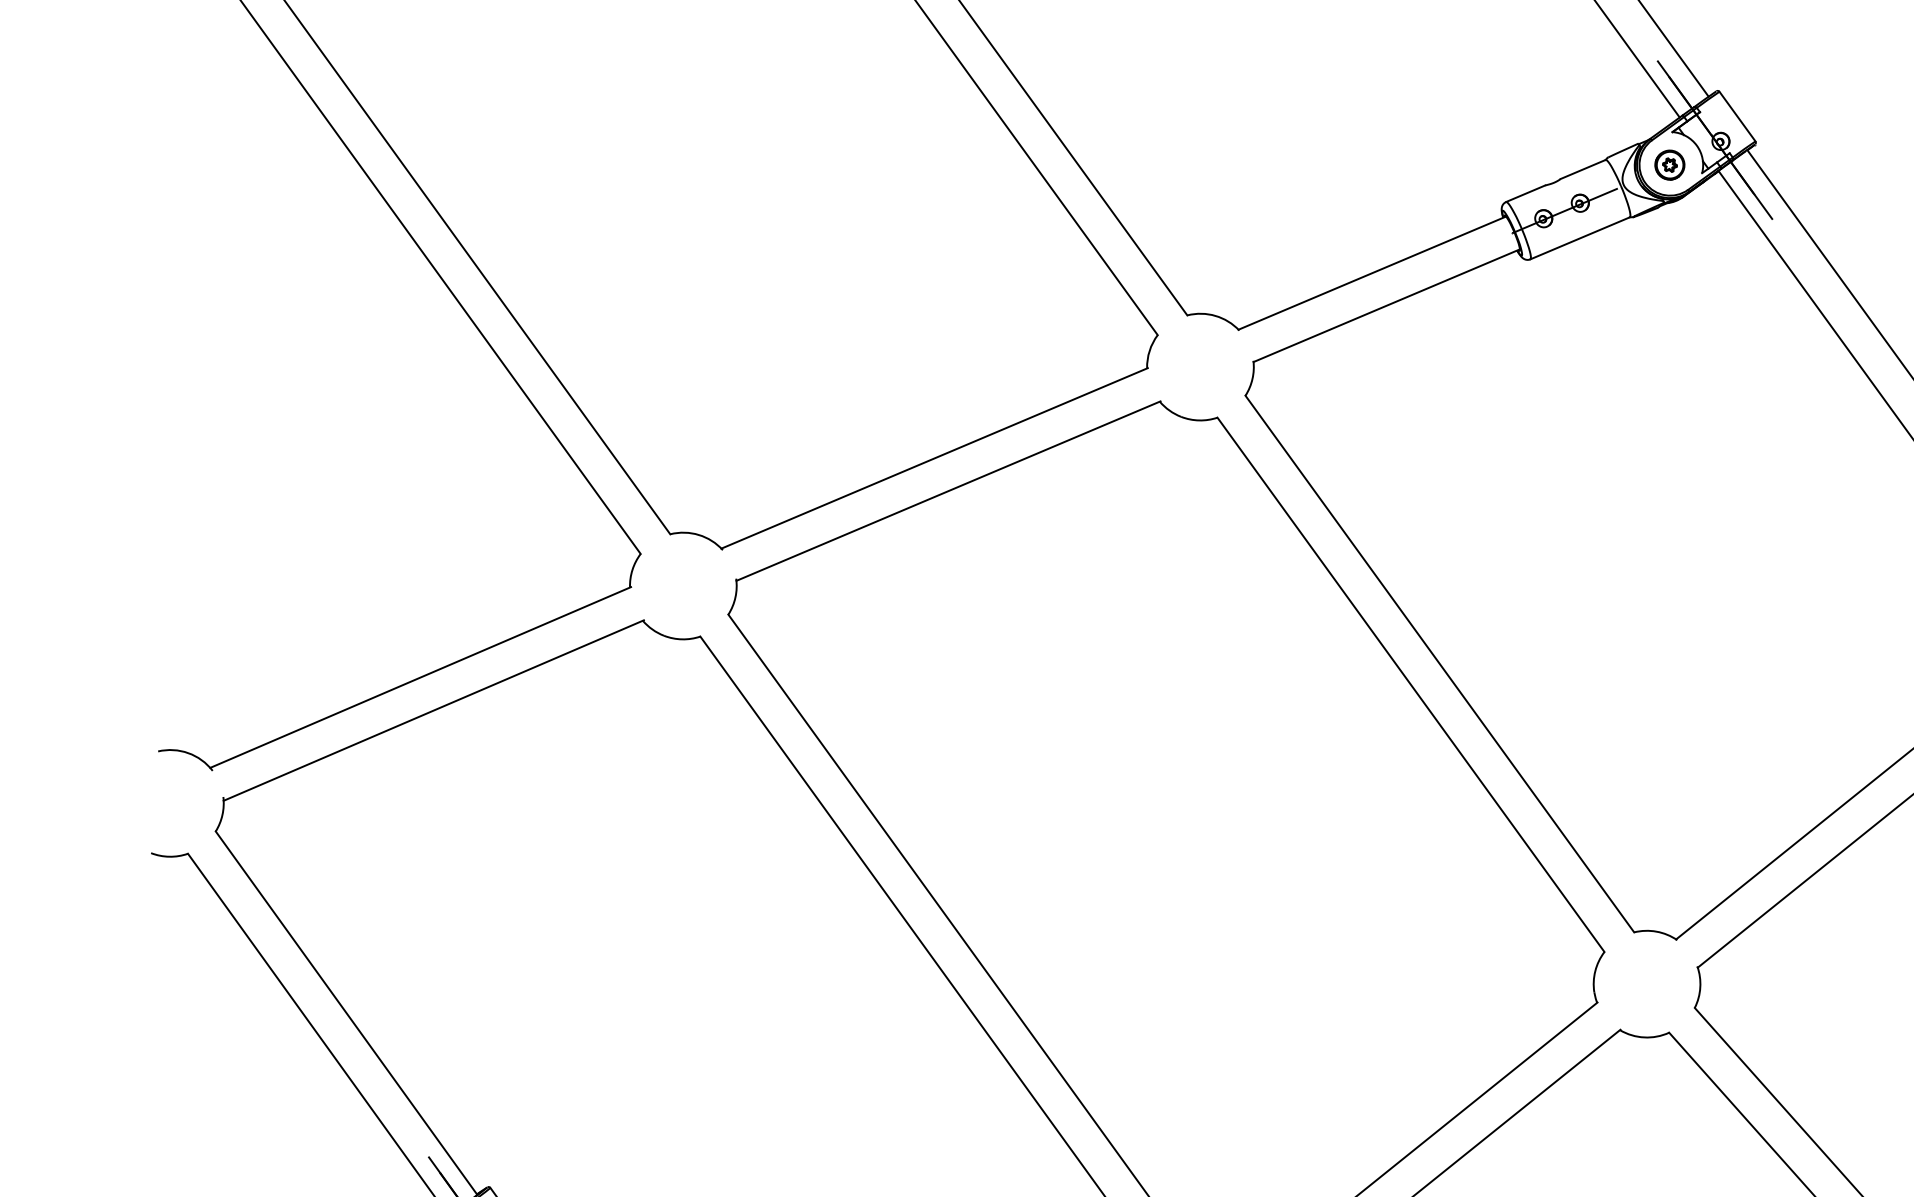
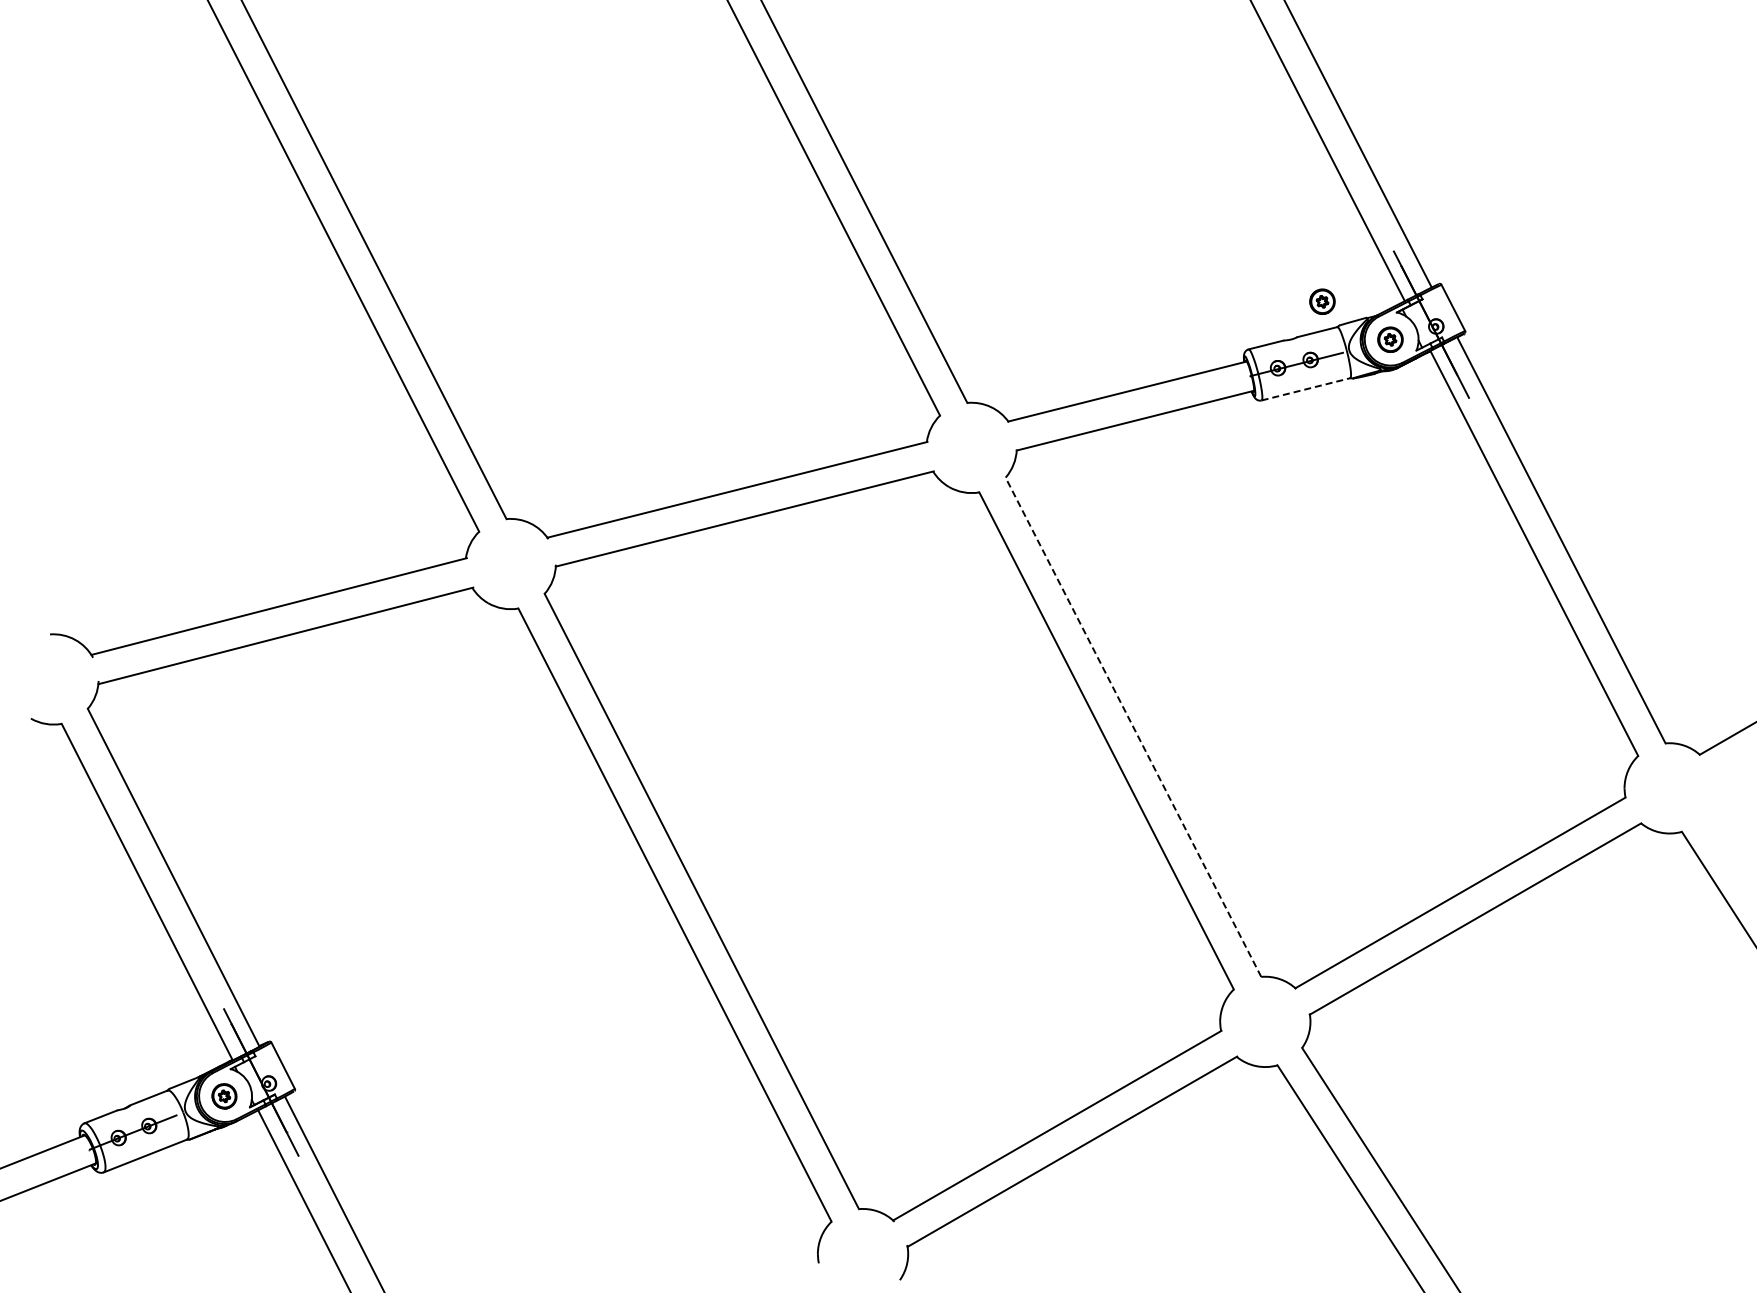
part: (1583, 132) -> (1322, 301), added
line: (1579, 238) -> (1305, 389), solid -> dashed
line: (1439, 663) -> (1133, 726), solid -> dashed

